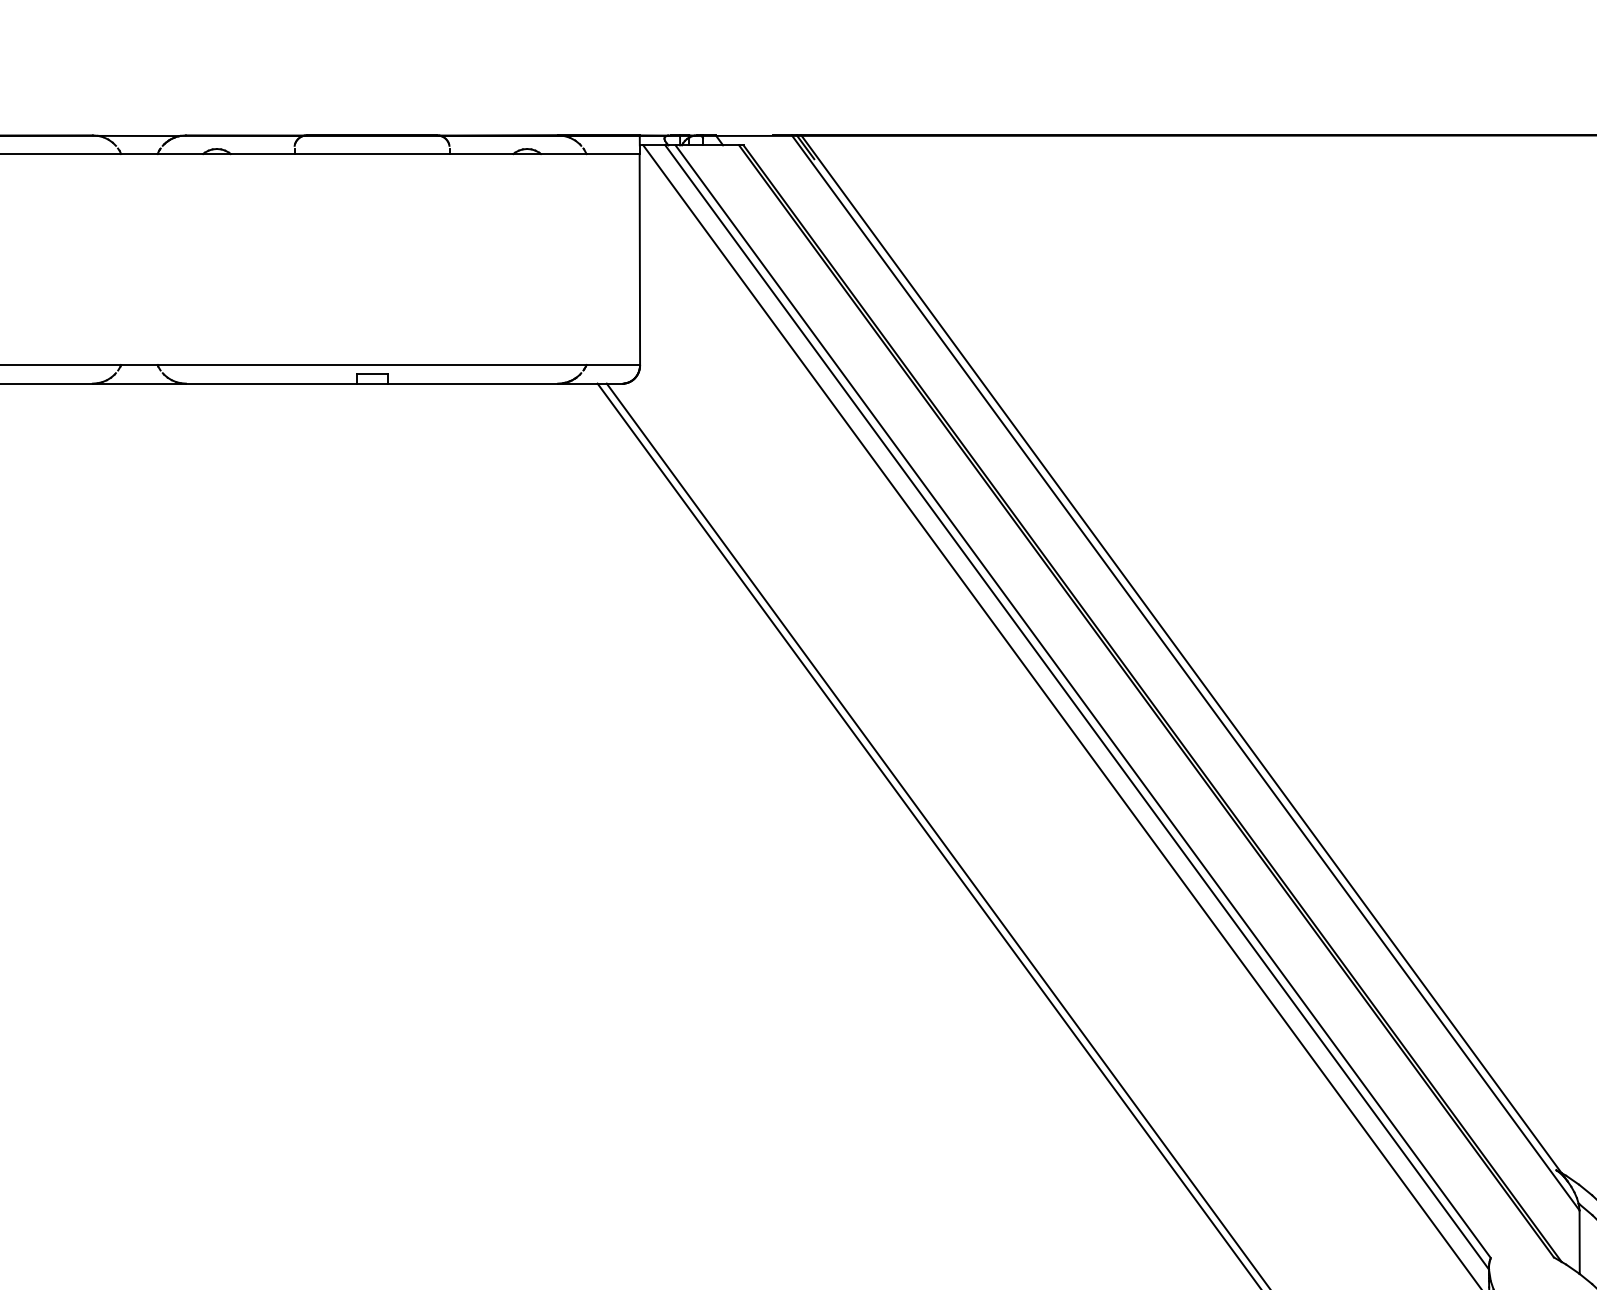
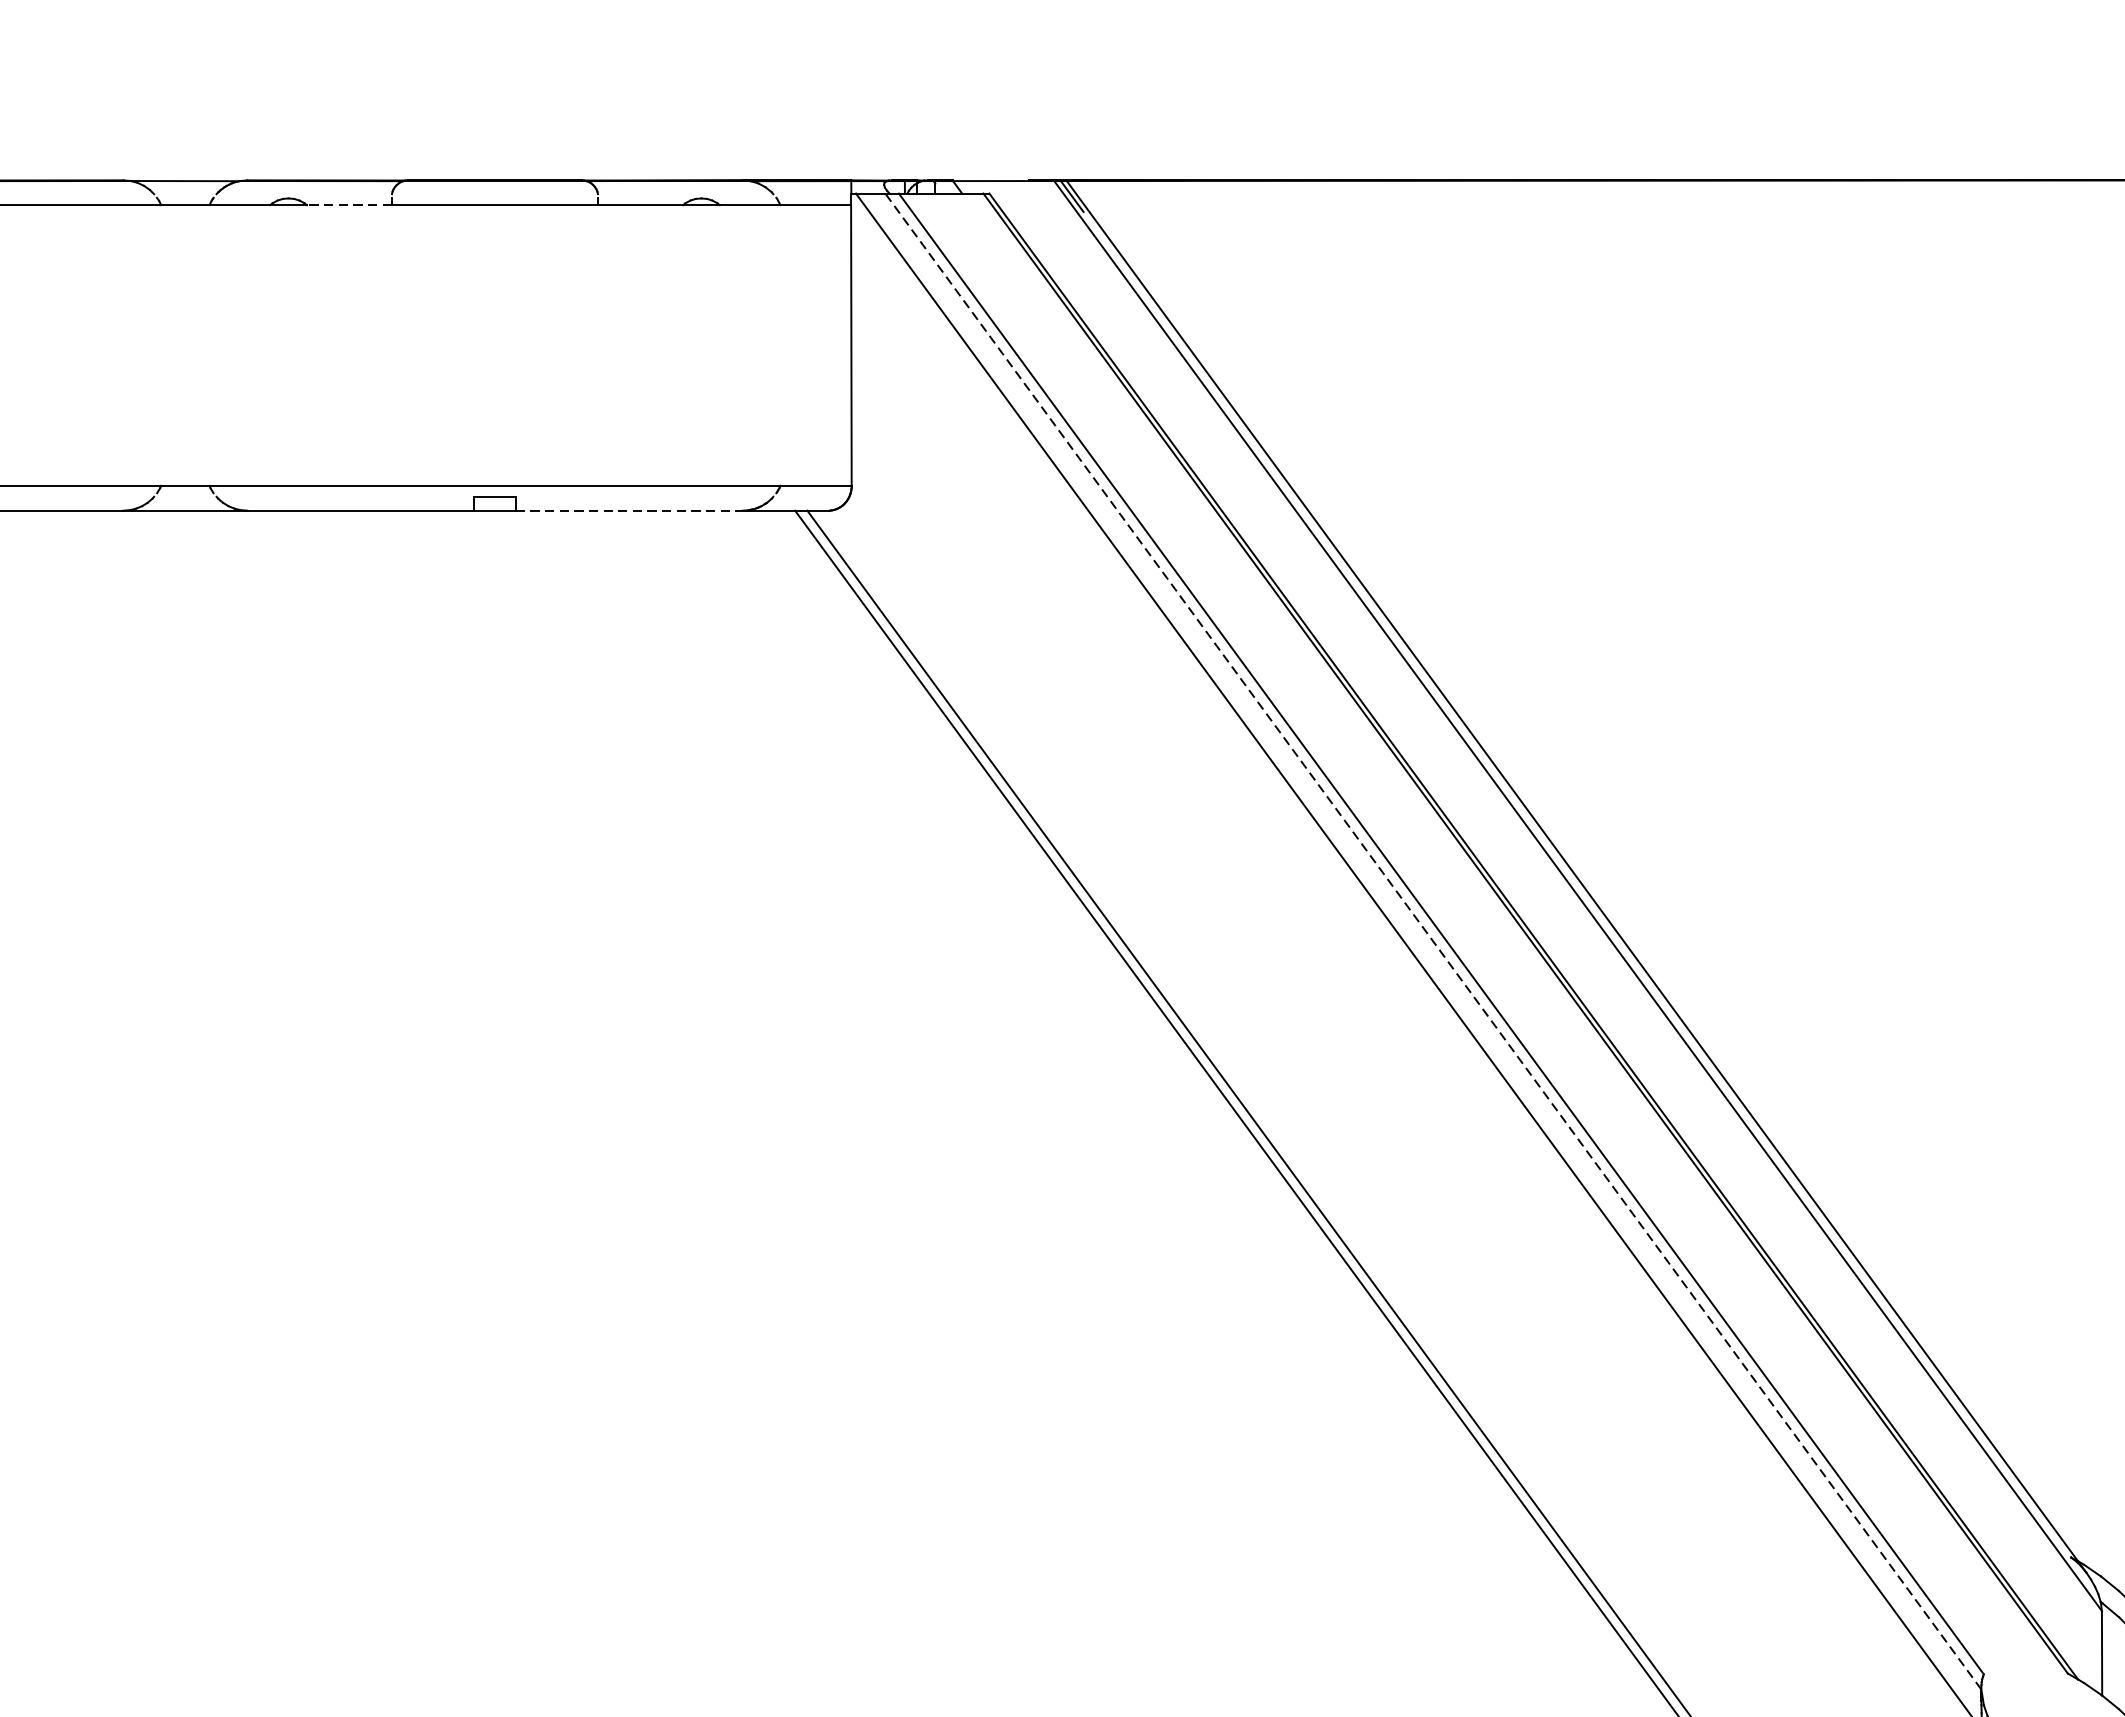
line: (262, 154) -> (349, 205), solid -> dashed
line: (473, 383) -> (629, 510), solid -> dashed
line: (1077, 707) -> (1433, 941), solid -> dashed

